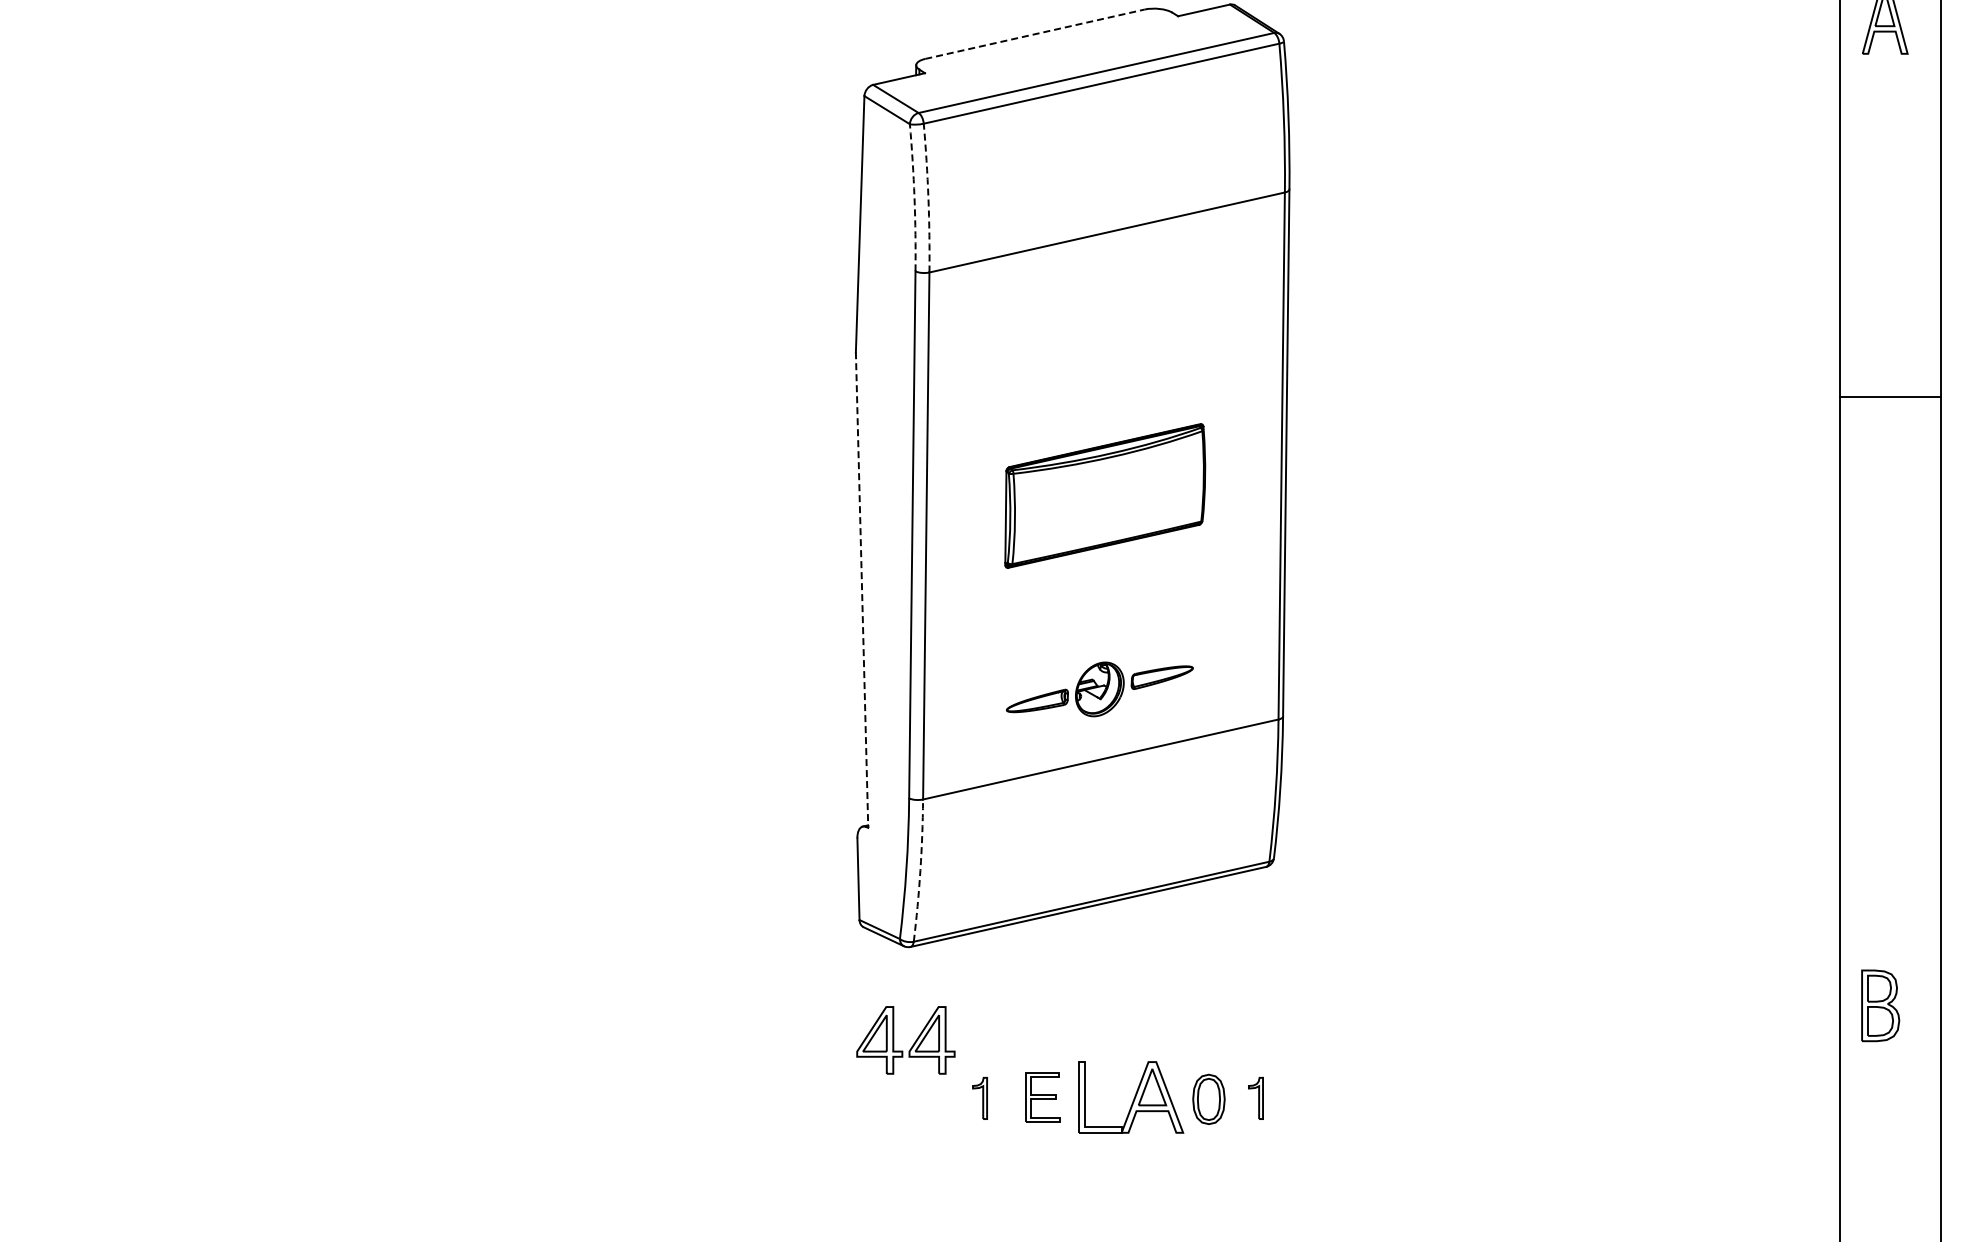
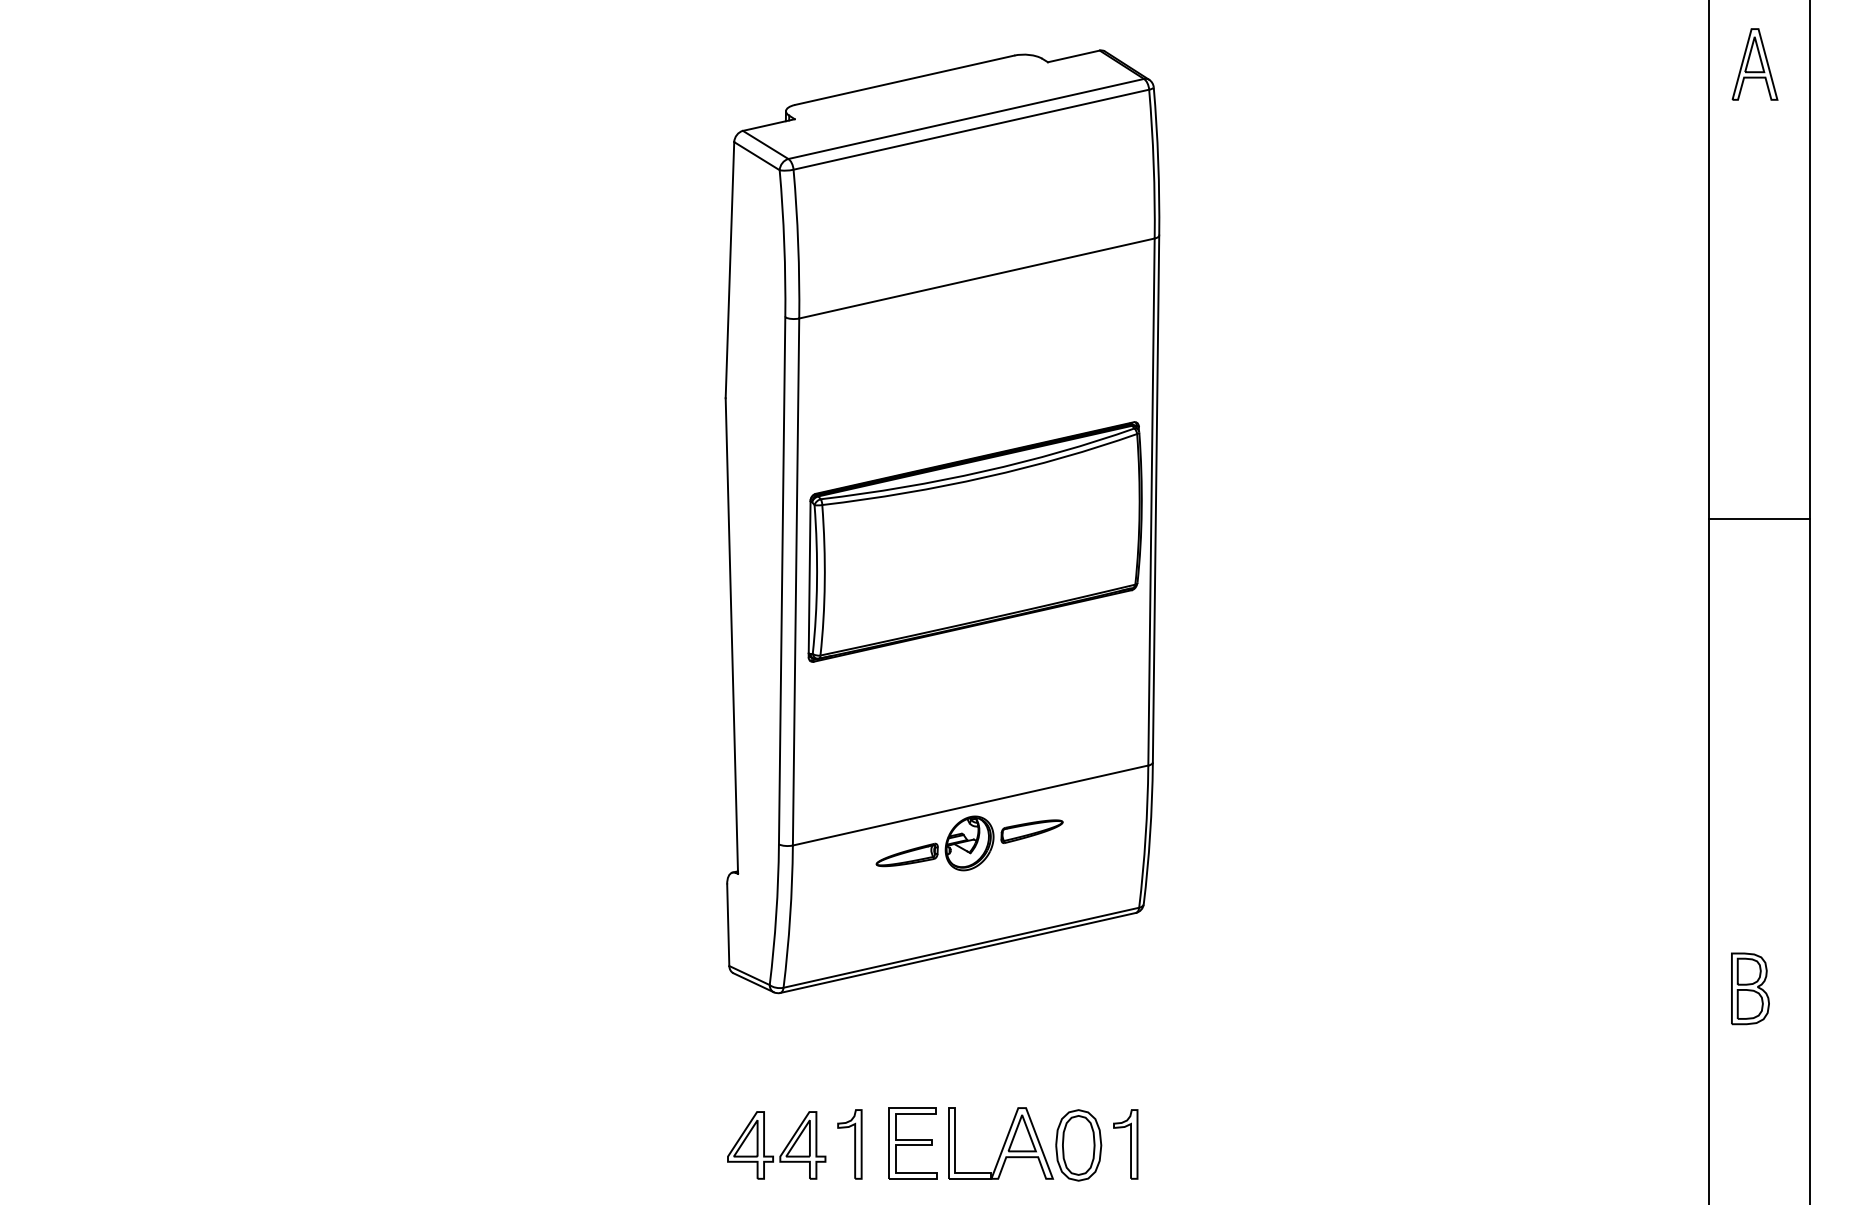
line: (1035, 34) -> (905, 80), dashed -> solid
arc: (914, 197) -> (784, 243), dashed -> solid
arc: (928, 198) -> (798, 244), dashed -> solid
line: (1889, 397) -> (1759, 519), moved
part: (1104, 495) -> (974, 541), size x1.67
line: (862, 590) -> (732, 636), dashed -> solid
part: (1099, 689) -> (969, 843), moved
arc: (920, 870) -> (790, 916), dashed -> solid
part: (1880, 1005) -> (1750, 988), moved
part: (911, 1046) -> (782, 1151), moved
part: (1042, 1097) -> (912, 1143), size x1.43
part: (979, 1098) -> (849, 1144), size x1.67
part: (1255, 1098) -> (1125, 1144), size x1.67
part: (1208, 1099) -> (1078, 1145), size x1.43

